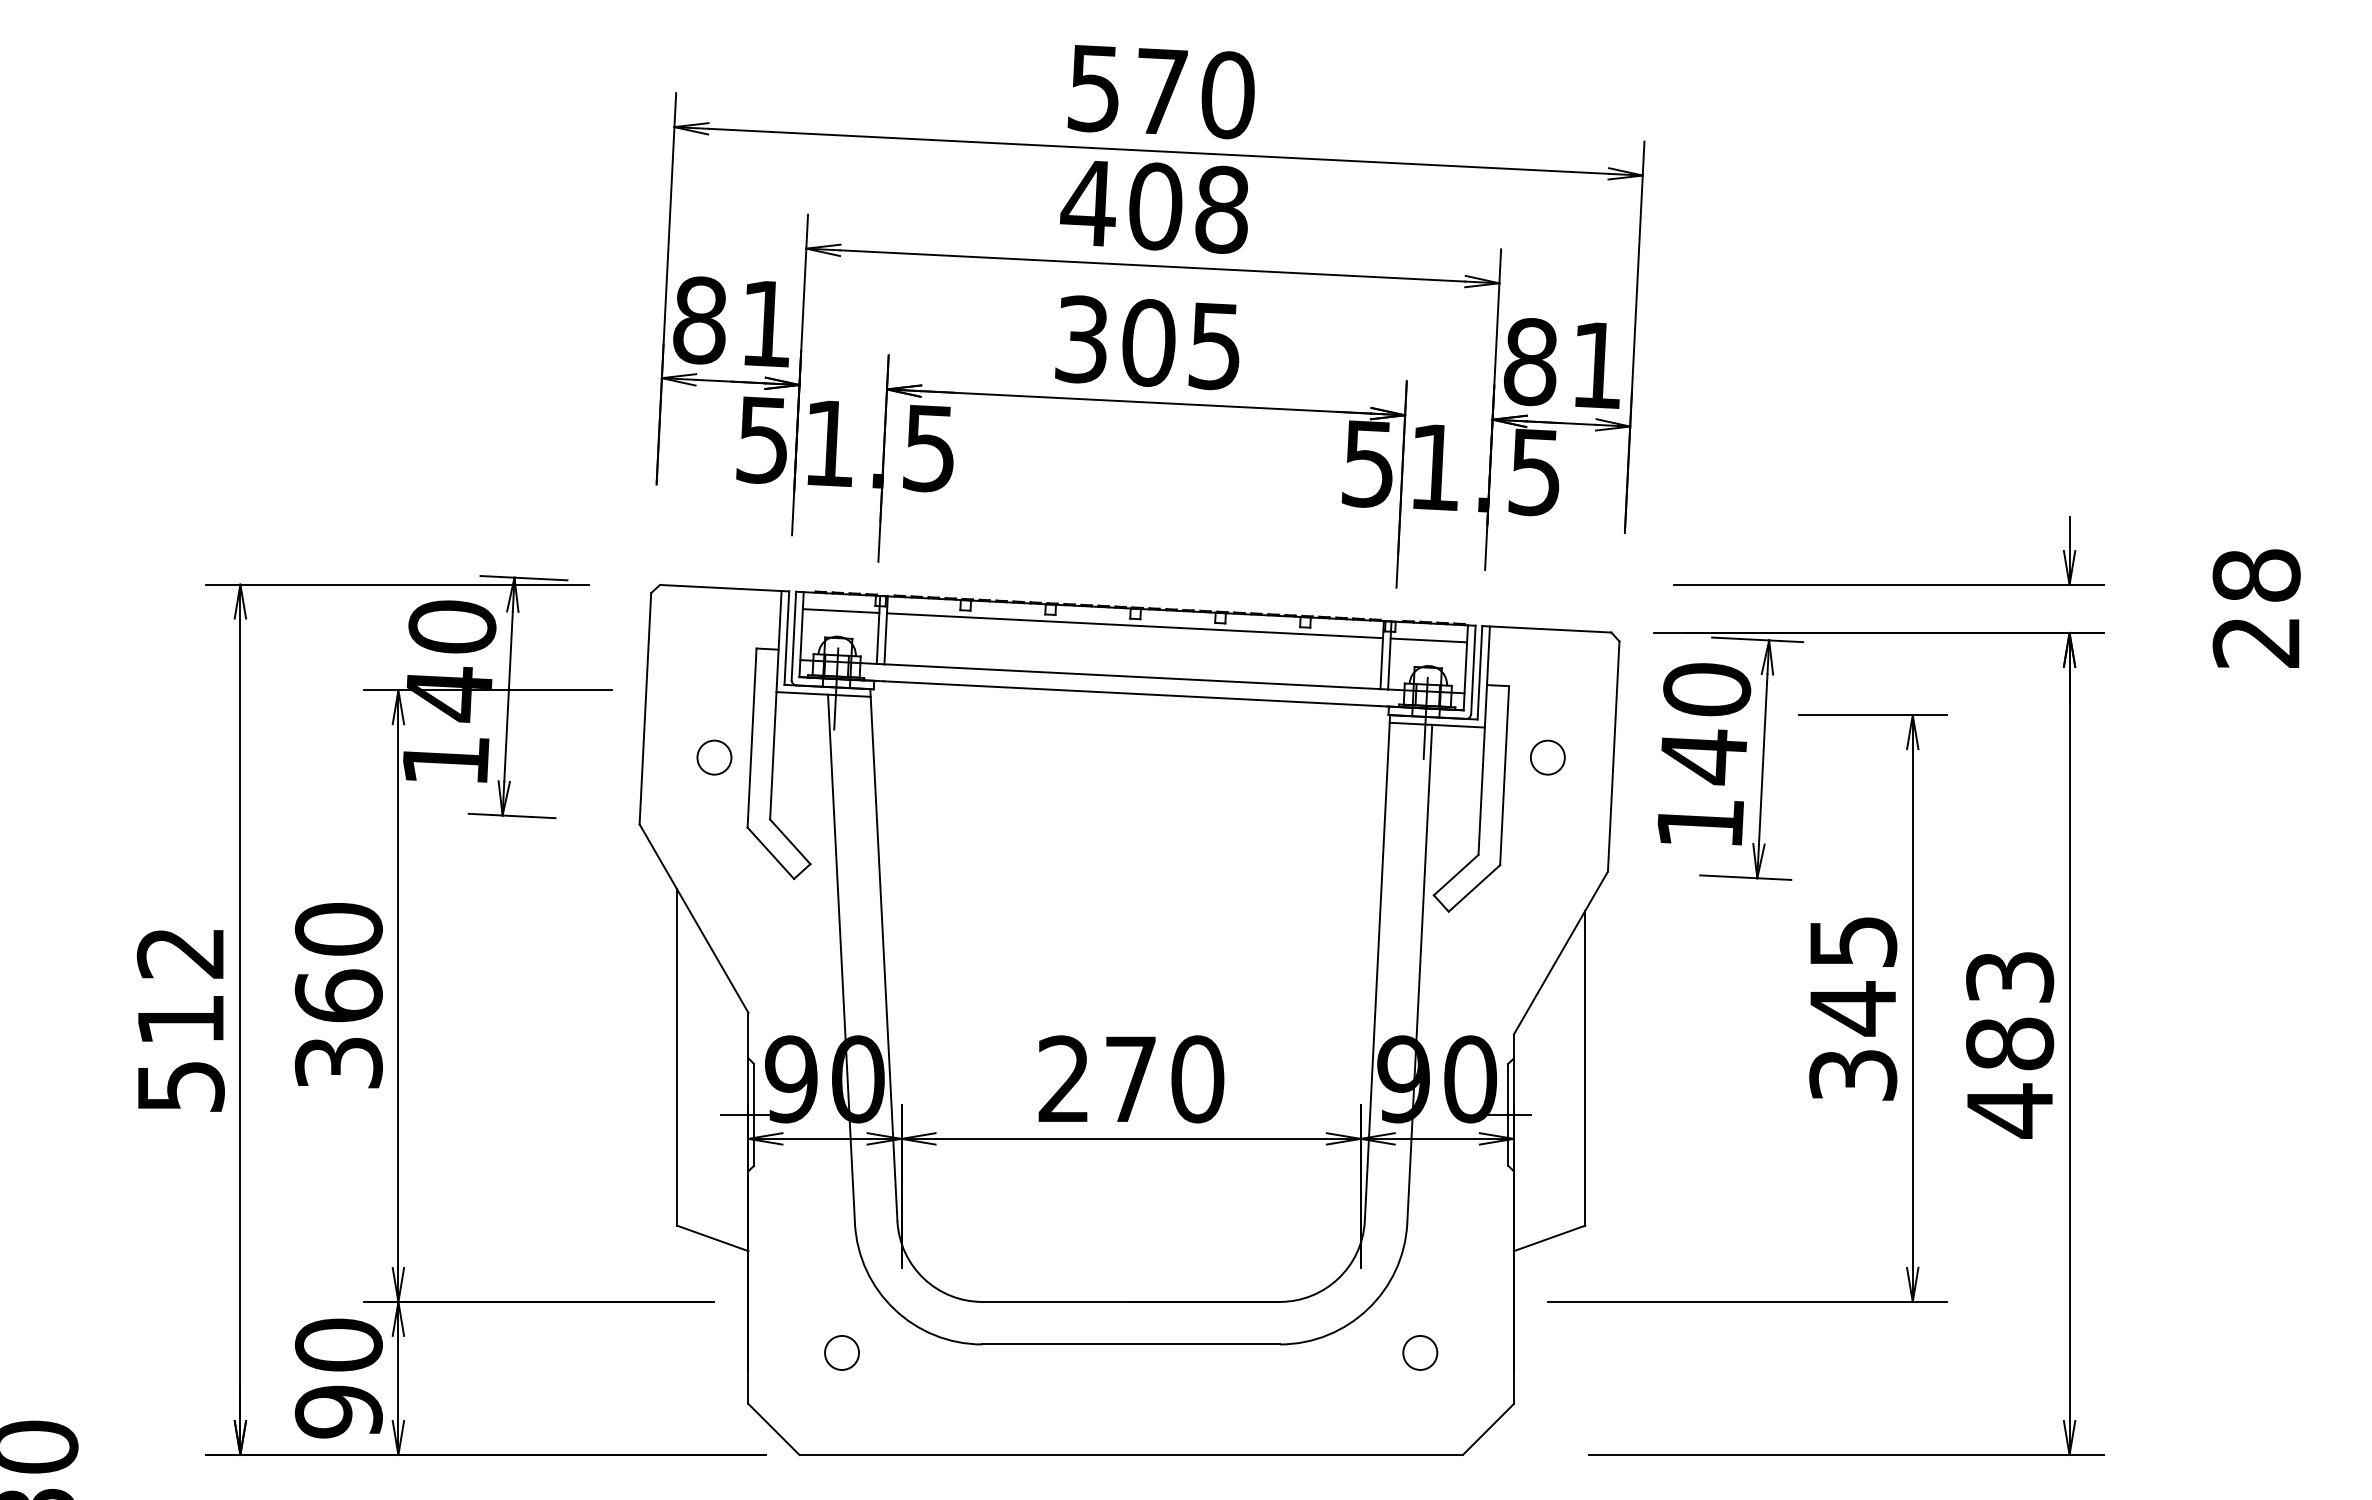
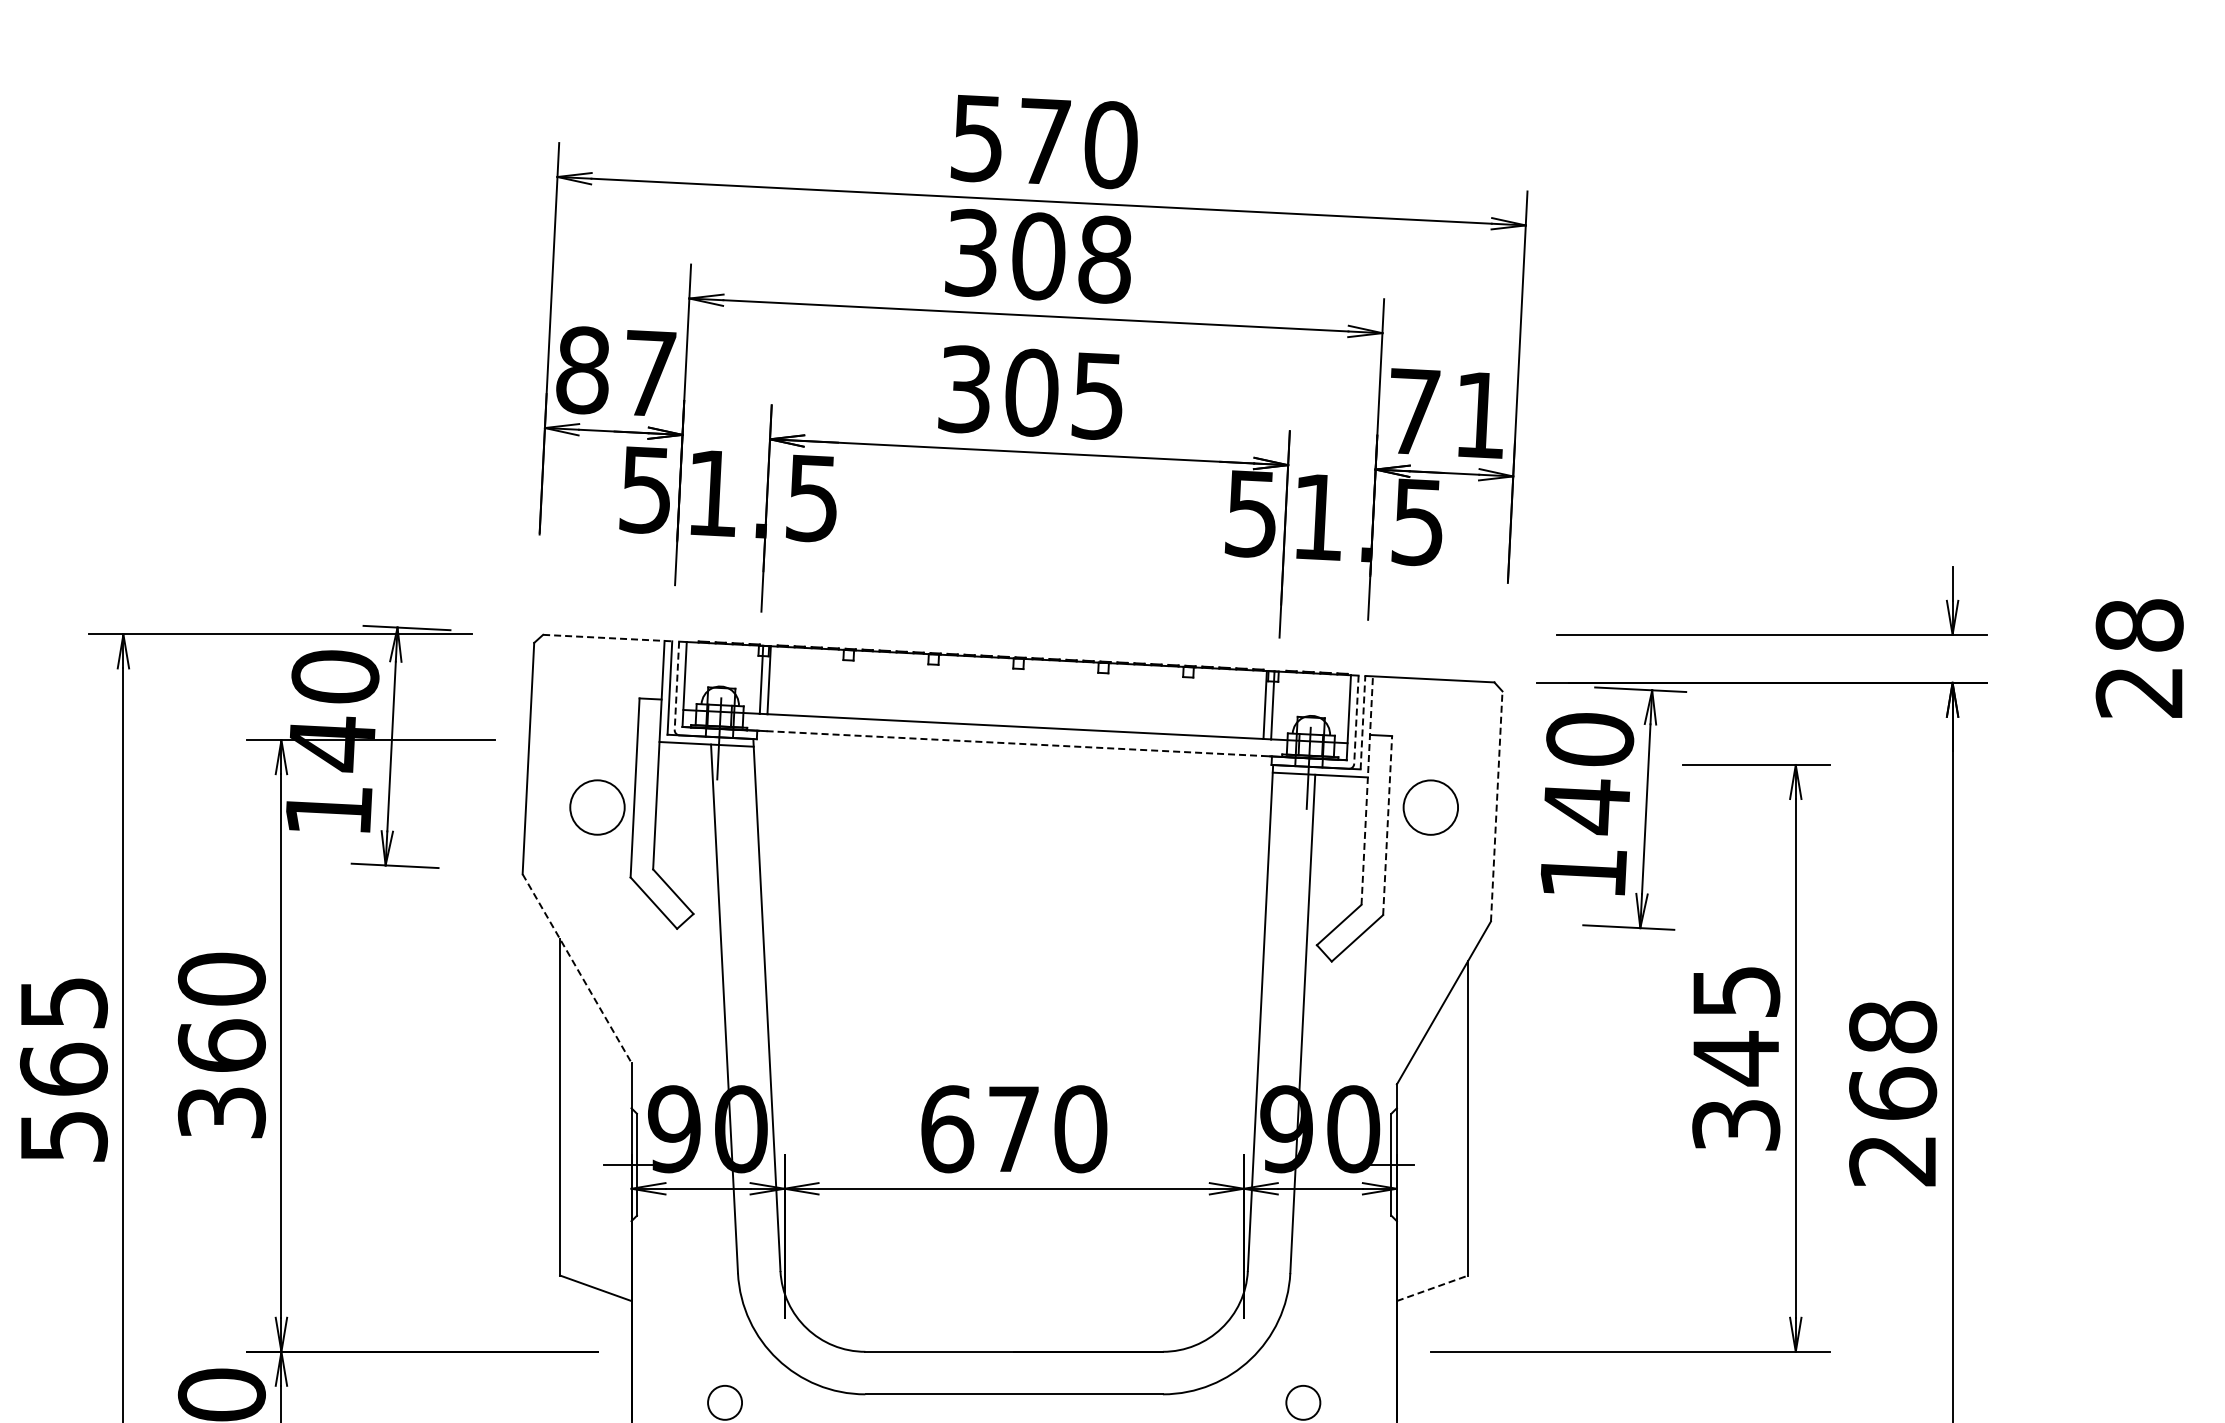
text: (1087, 203) -> (970, 253), 408 -> 308
text: (768, 323) -> (651, 373), 81 -> 87
text: (1530, 362) -> (1413, 412), 81 -> 71
line: (724, 588) -> (607, 638), solid -> dashed
line: (840, 610) -> (723, 660), removed
line: (1134, 625) -> (1017, 675), removed
line: (793, 636) -> (676, 686), solid -> dashed
line: (1428, 640) -> (1311, 690), removed
line: (1473, 670) -> (1356, 720), solid -> dashed
line: (1479, 672) -> (1362, 722), solid -> dashed
line: (1132, 693) -> (1015, 743), solid -> dashed
line: (1484, 740) -> (1367, 790), solid -> dashed
line: (1613, 756) -> (1496, 806), solid -> dashed
circle: (714, 757) -> (597, 807), size x1.6
circle: (1547, 757) -> (1430, 807), size x1.6
line: (1504, 775) -> (1387, 825), solid -> dashed
line: (694, 918) -> (577, 968), solid -> dashed
text: (180, 986) -> (63, 1036), 512 -> 565
text: (2010, 1044) -> (1893, 1094), 483 -> 268
text: (1064, 1079) -> (947, 1129), 270 -> 670
line: (1549, 1238) -> (1432, 1288), solid -> dashed

